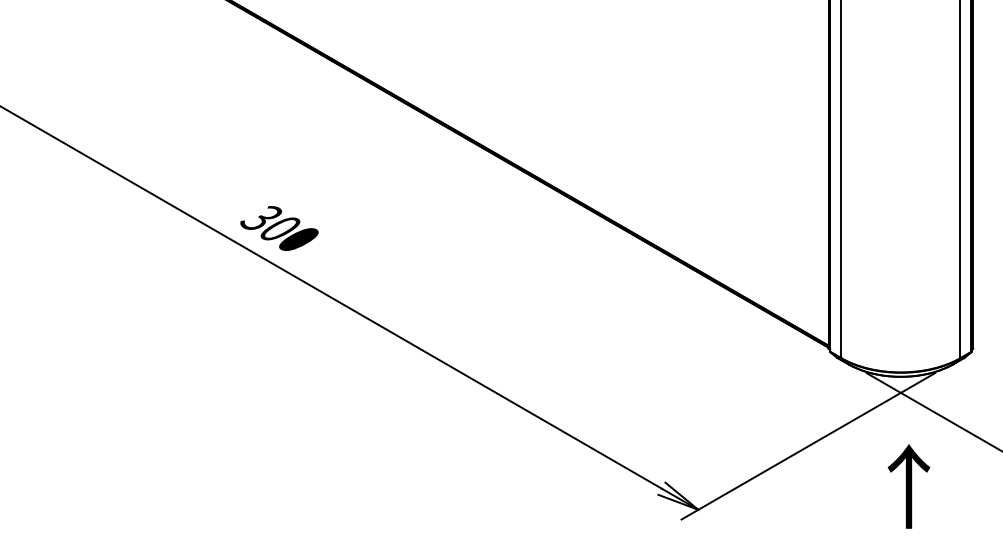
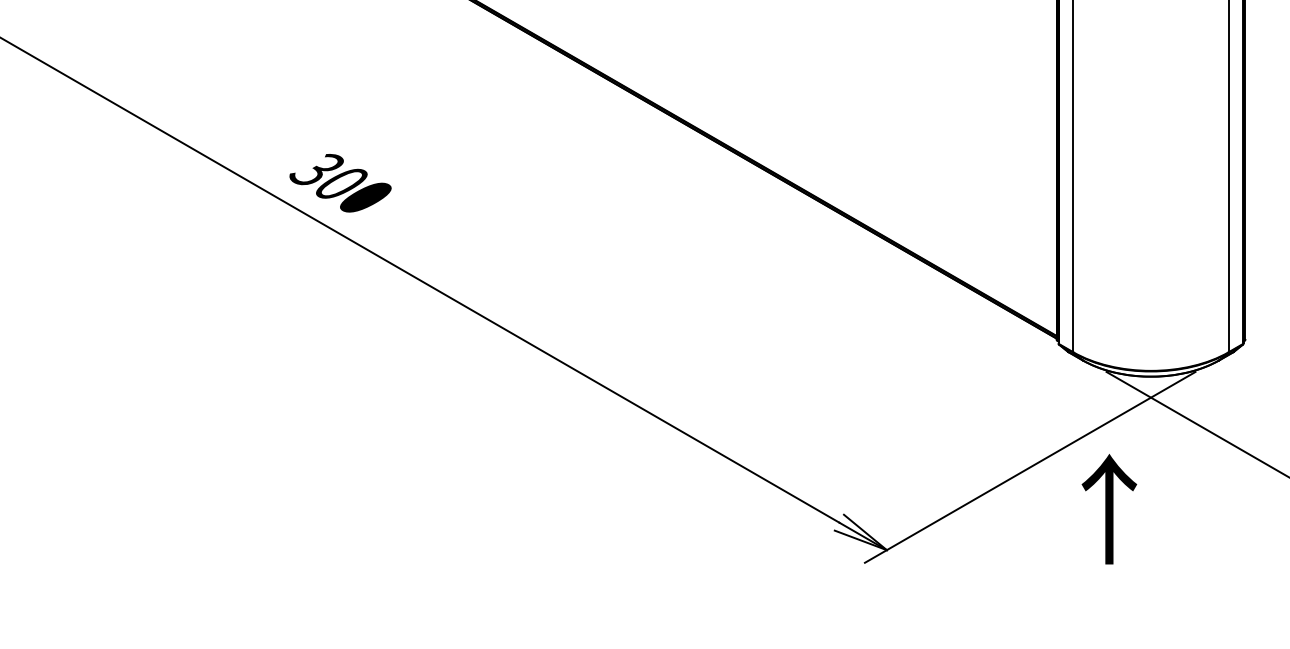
text: (908, 486) -> (1108, 509), moved

